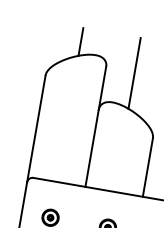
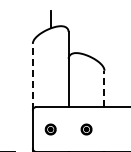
line: (134, 73) -> (86, 33), removed
line: (35, 127) -> (32, 76), solid -> dashed
line: (148, 166) -> (104, 88), solid -> dashed

